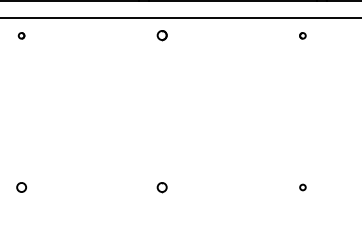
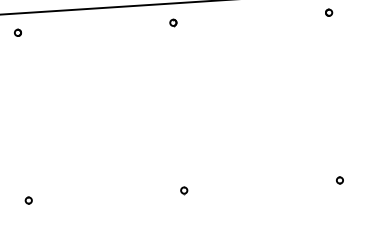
part: (161, 36) -> (172, 23), size x0.62
part: (21, 187) -> (28, 200), size x0.62
part: (161, 187) -> (183, 190), size x0.62

